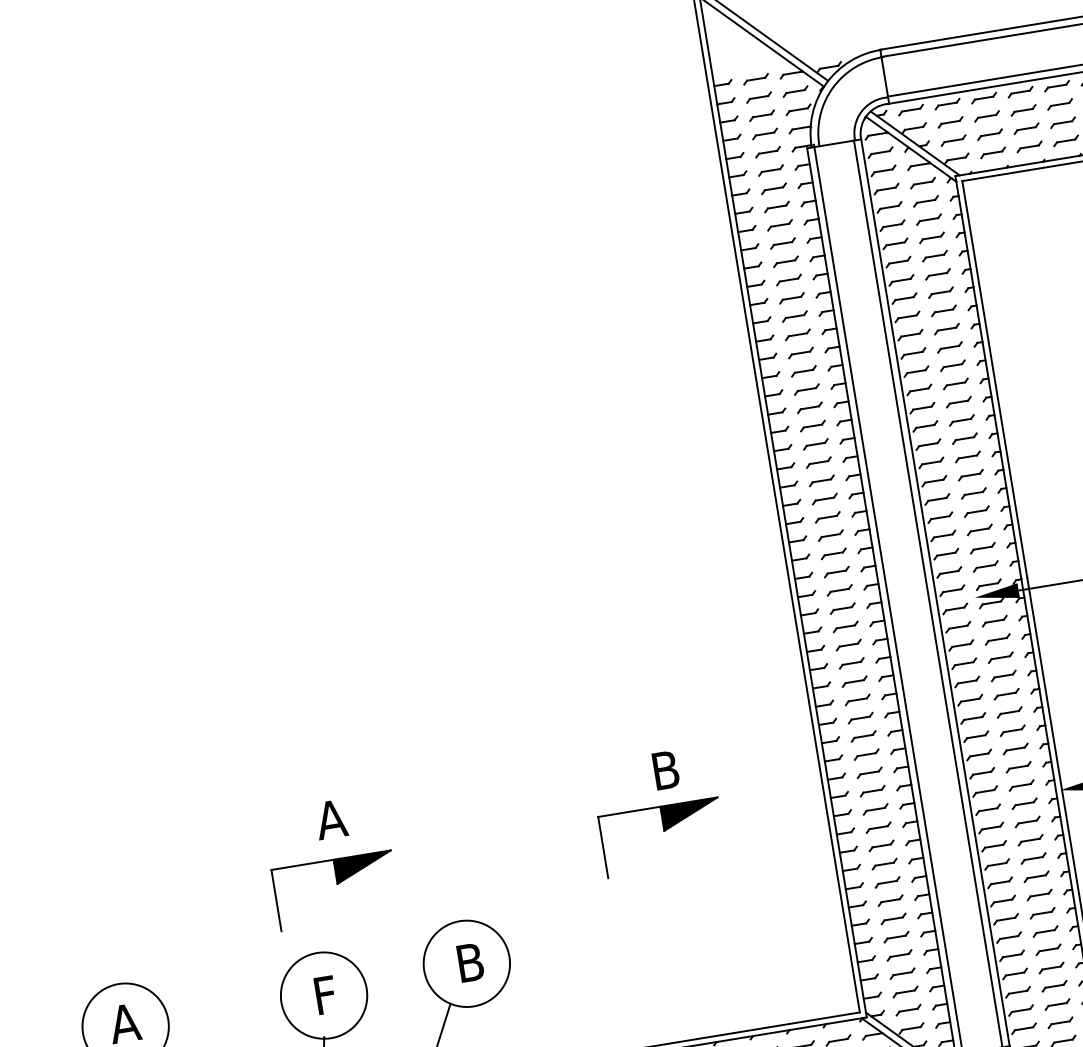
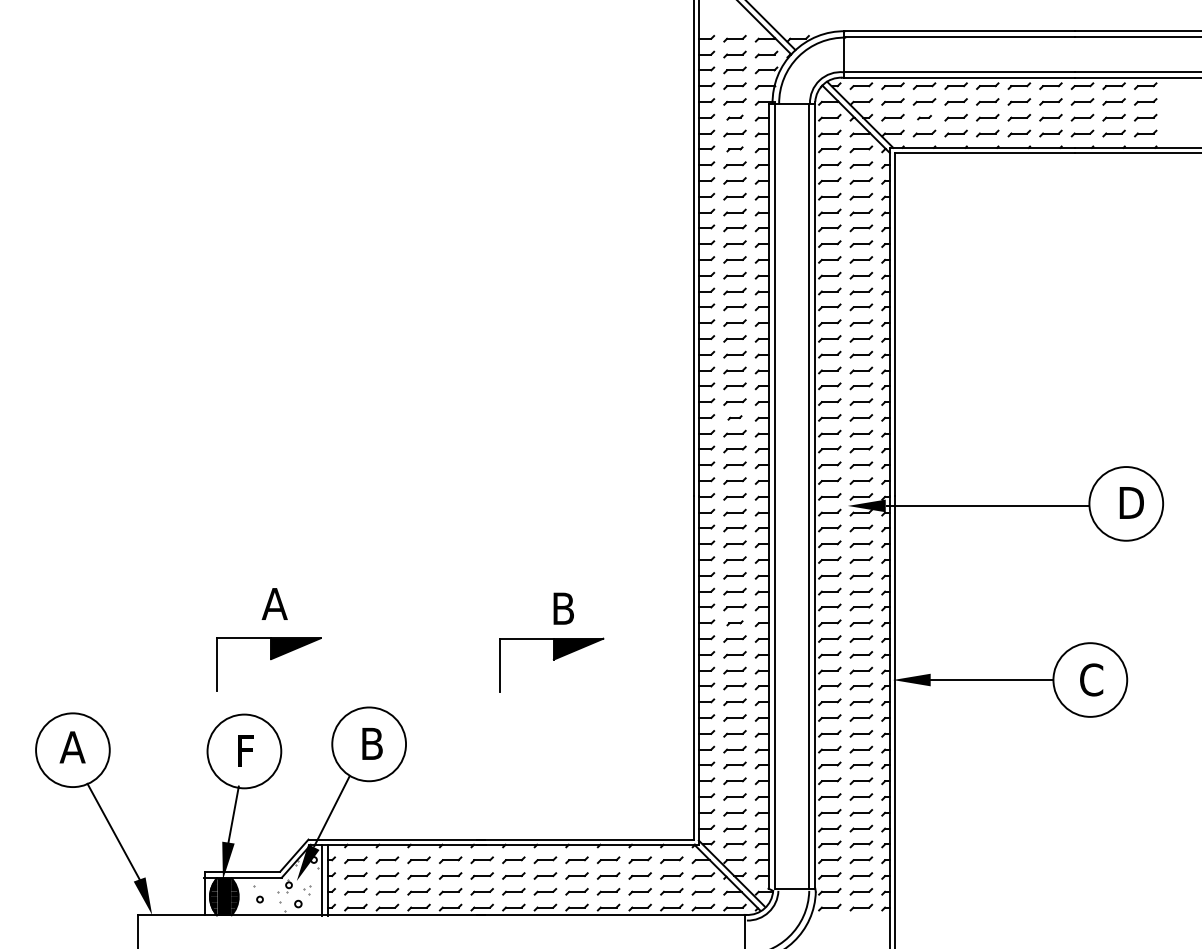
part: (989, 134) -> (924, 117), size x0.6
part: (770, 170) -> (734, 117), size x0.7
part: (776, 207) -> (734, 149), size x0.7
part: (827, 516) -> (734, 417), size x0.6
part: (866, 755) -> (734, 623), size x0.7

